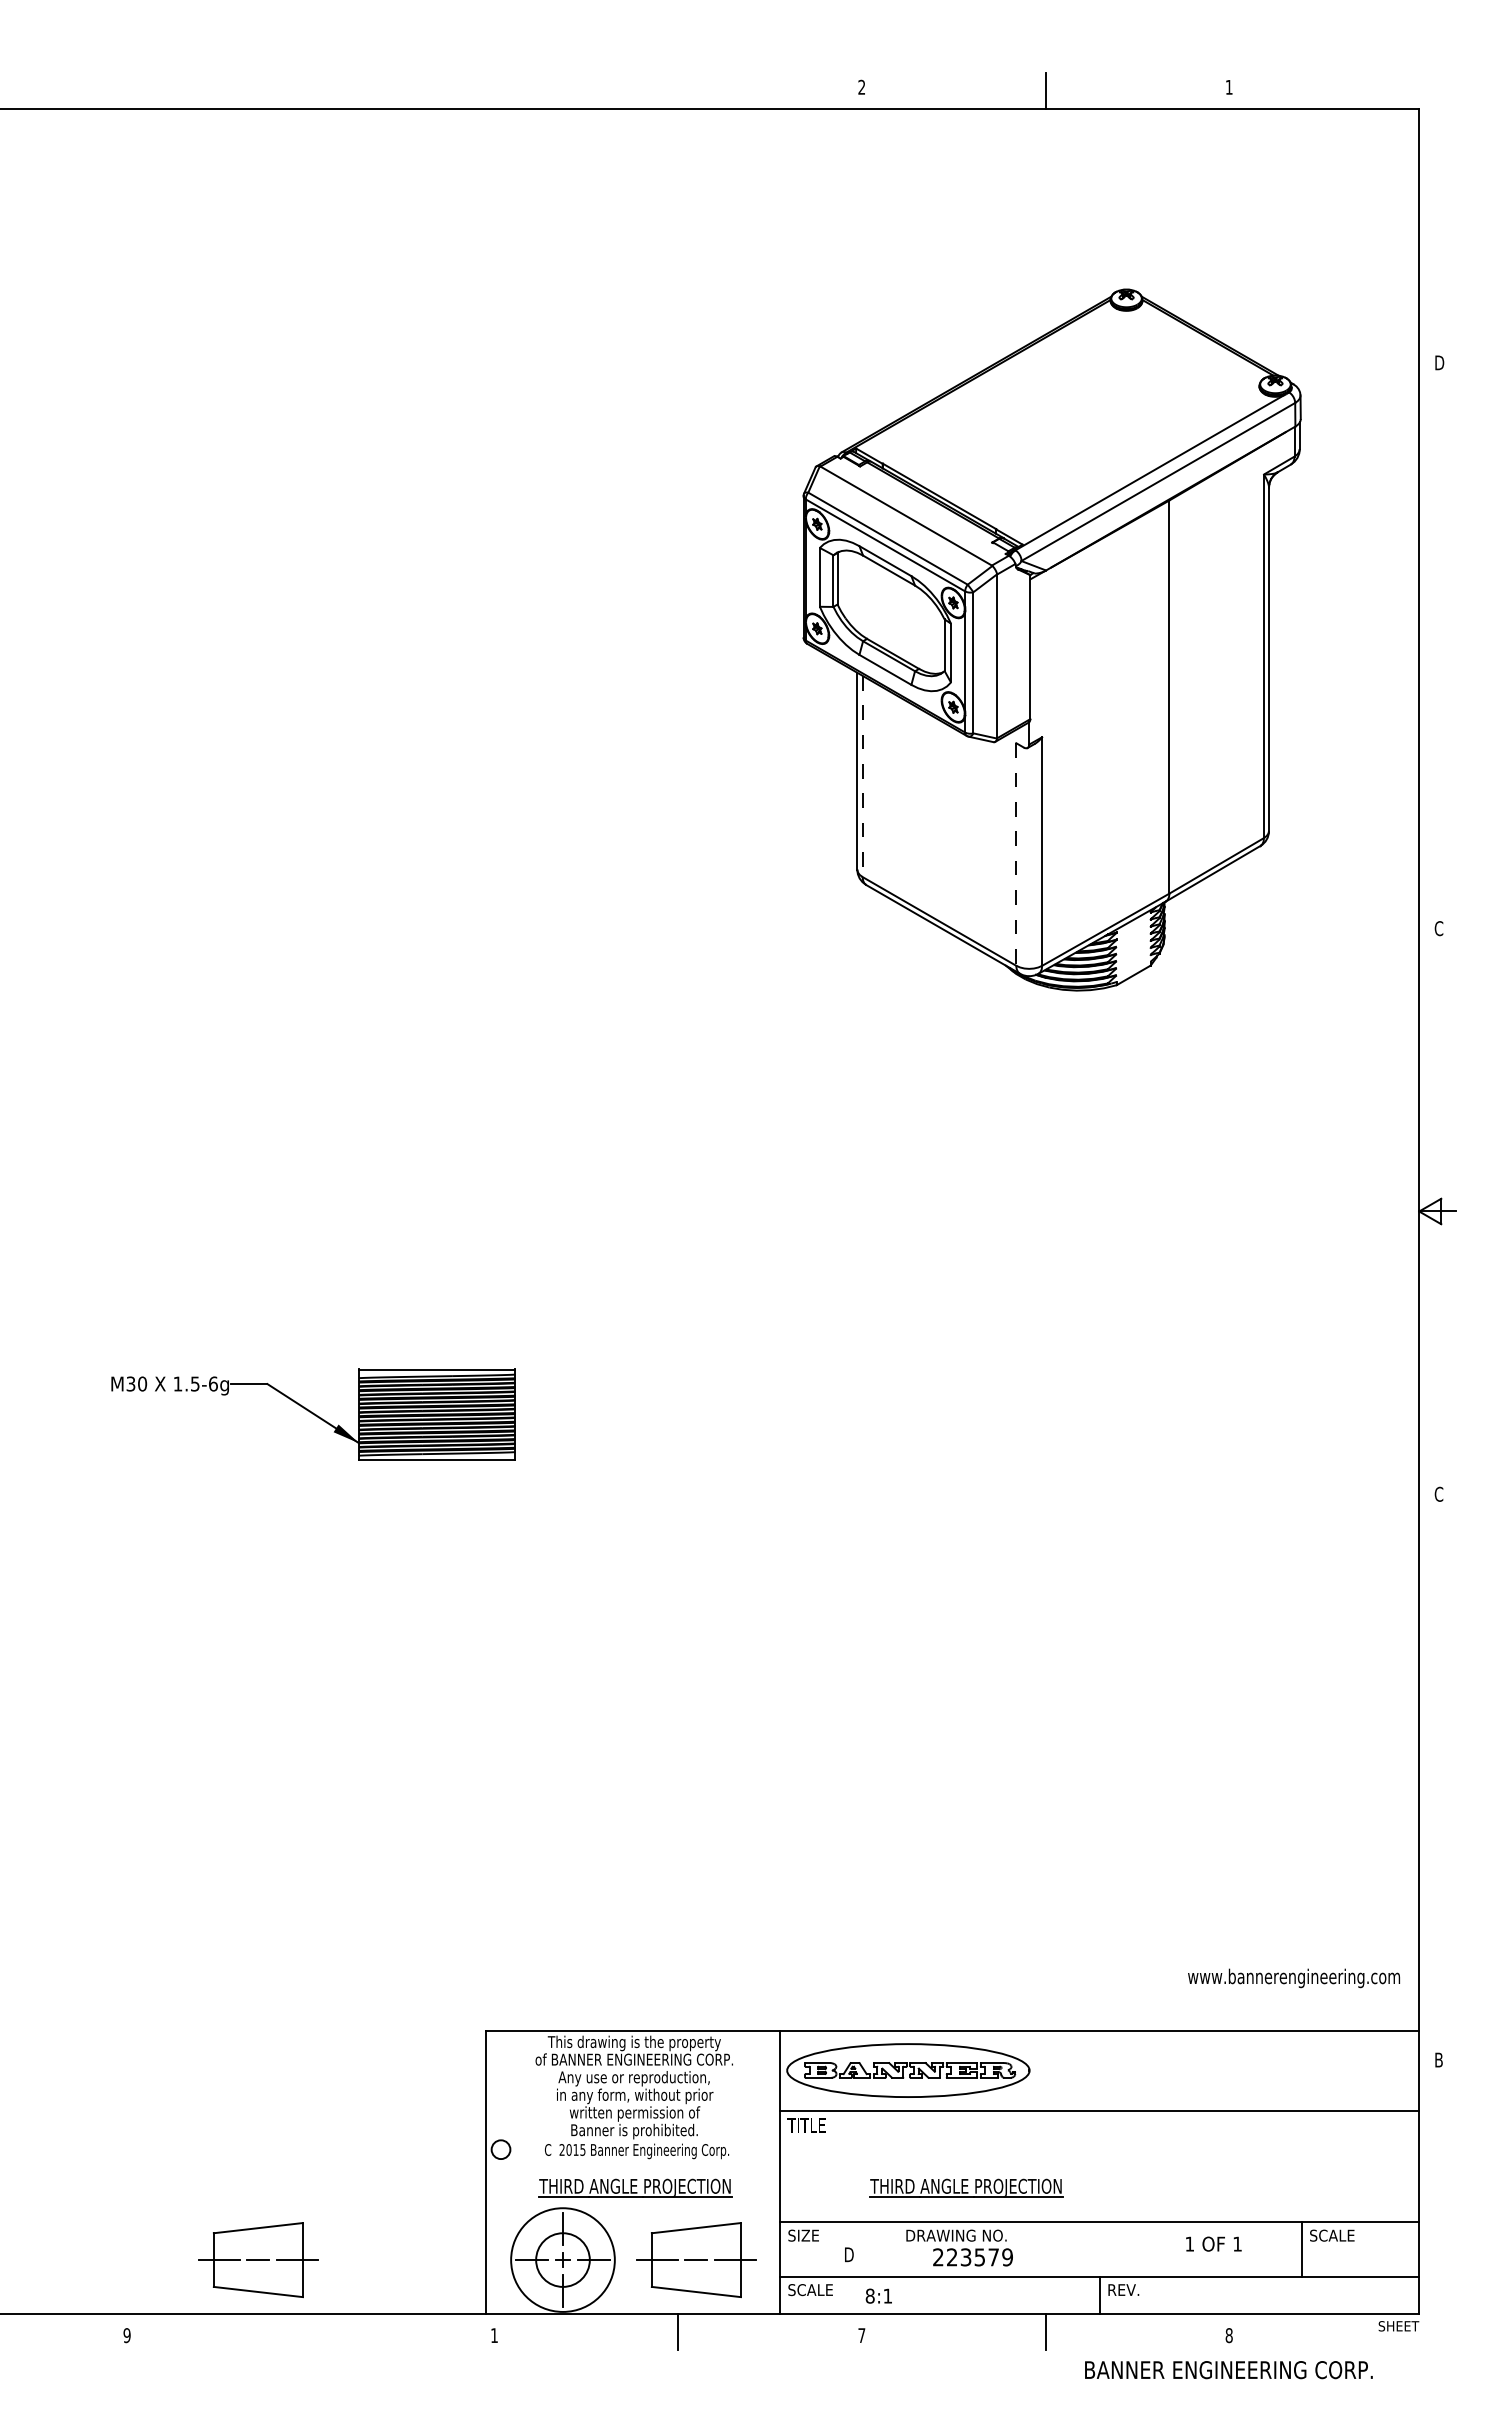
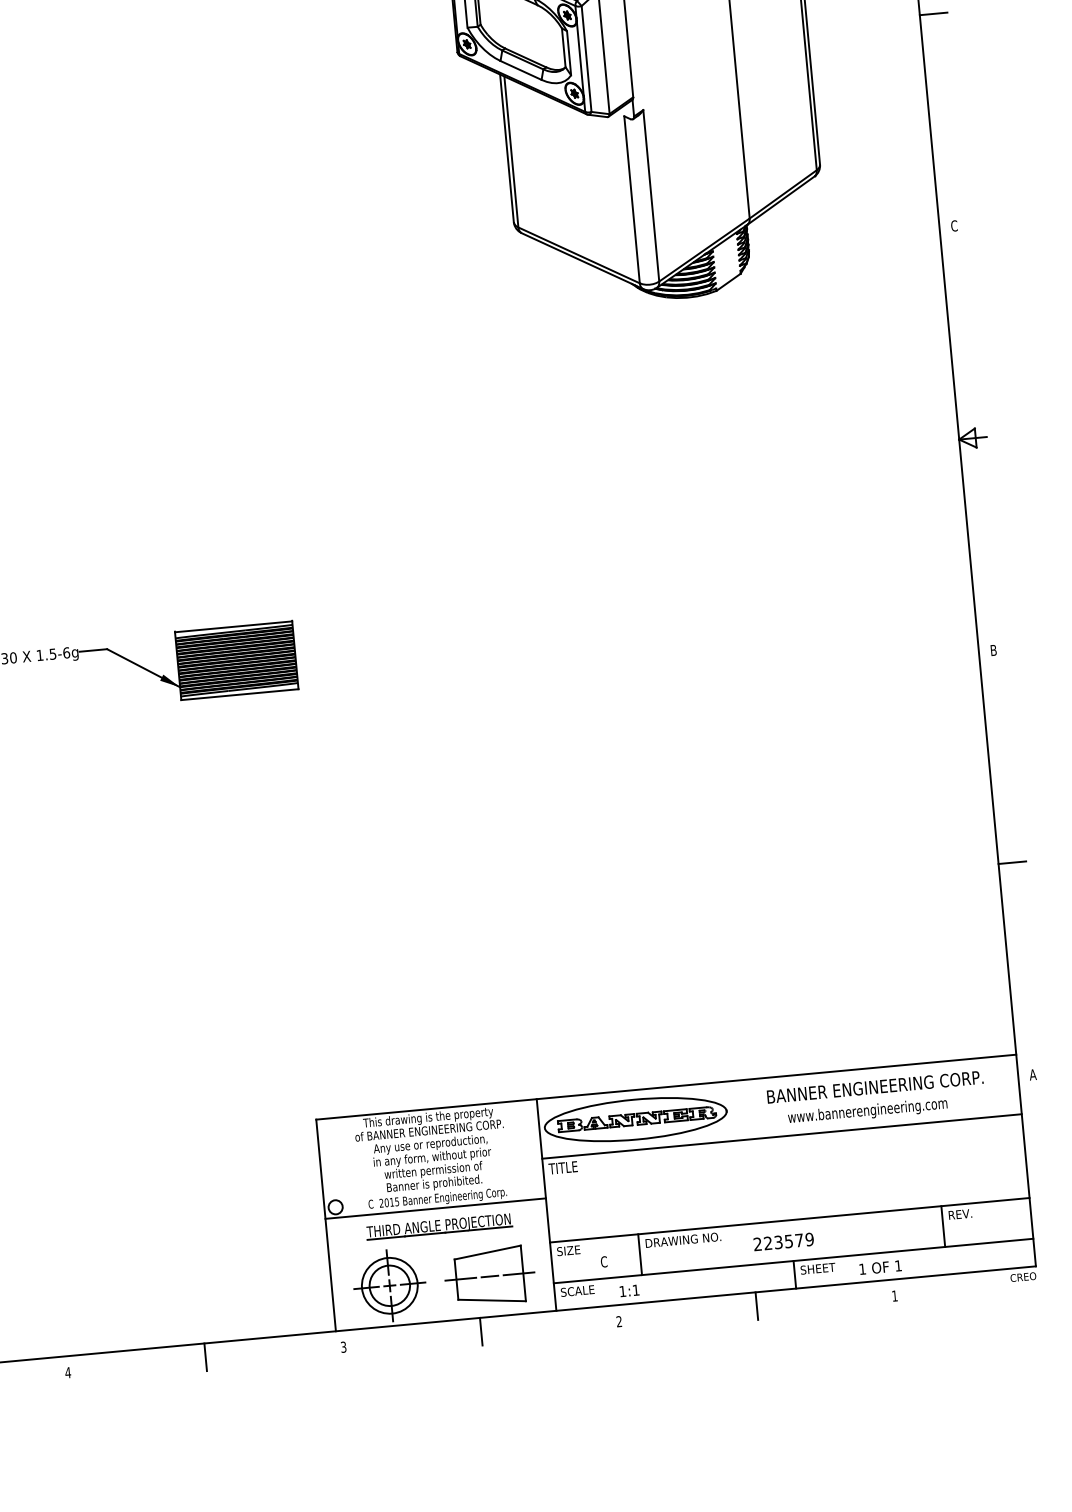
line: (1437, 645) -> (933, 13), added
line: (862, 776) -> (511, 152), dashed -> solid
line: (1016, 854) -> (632, 199), dashed -> solid
text: (1438, 1493) -> (993, 649), C -> B
line: (1437, 1777) -> (1012, 862), added
text: (1293, 1978) -> (867, 1111), moved
text: (1438, 2059) -> (1032, 1074), B -> A
line: (633, 2163) -> (436, 1208), added
part: (966, 2187) -> (687, 1203), removed
text: (1332, 2235) -> (965, 1213), SCALE -> REV.
text: (1213, 2243) -> (880, 1267), moved
line: (897, 2249) -> (640, 1254), added
text: (849, 2254) -> (604, 1261), D -> C
text: (972, 2257) -> (783, 1242), moved
part: (258, 2260) -> (161, 1307), removed
circle: (562, 2260) -> (389, 1286), size x0.71
text: (1131, 2290) -> (818, 1269), REV. -> SHEET
text: (869, 2295) -> (622, 1291), 8:1 -> 1:1
text: (1398, 2326) -> (1021, 1277), SHEET -> CREO
line: (310, 2331) -> (205, 1356), added
text: (126, 2335) -> (67, 1372), 9 -> 4
text: (494, 2335) -> (343, 1347), 1 -> 3
text: (861, 2335) -> (619, 1321), 7 -> 2
text: (1228, 2335) -> (894, 1296), 8 -> 1
text: (1228, 2370) -> (874, 1087), moved

